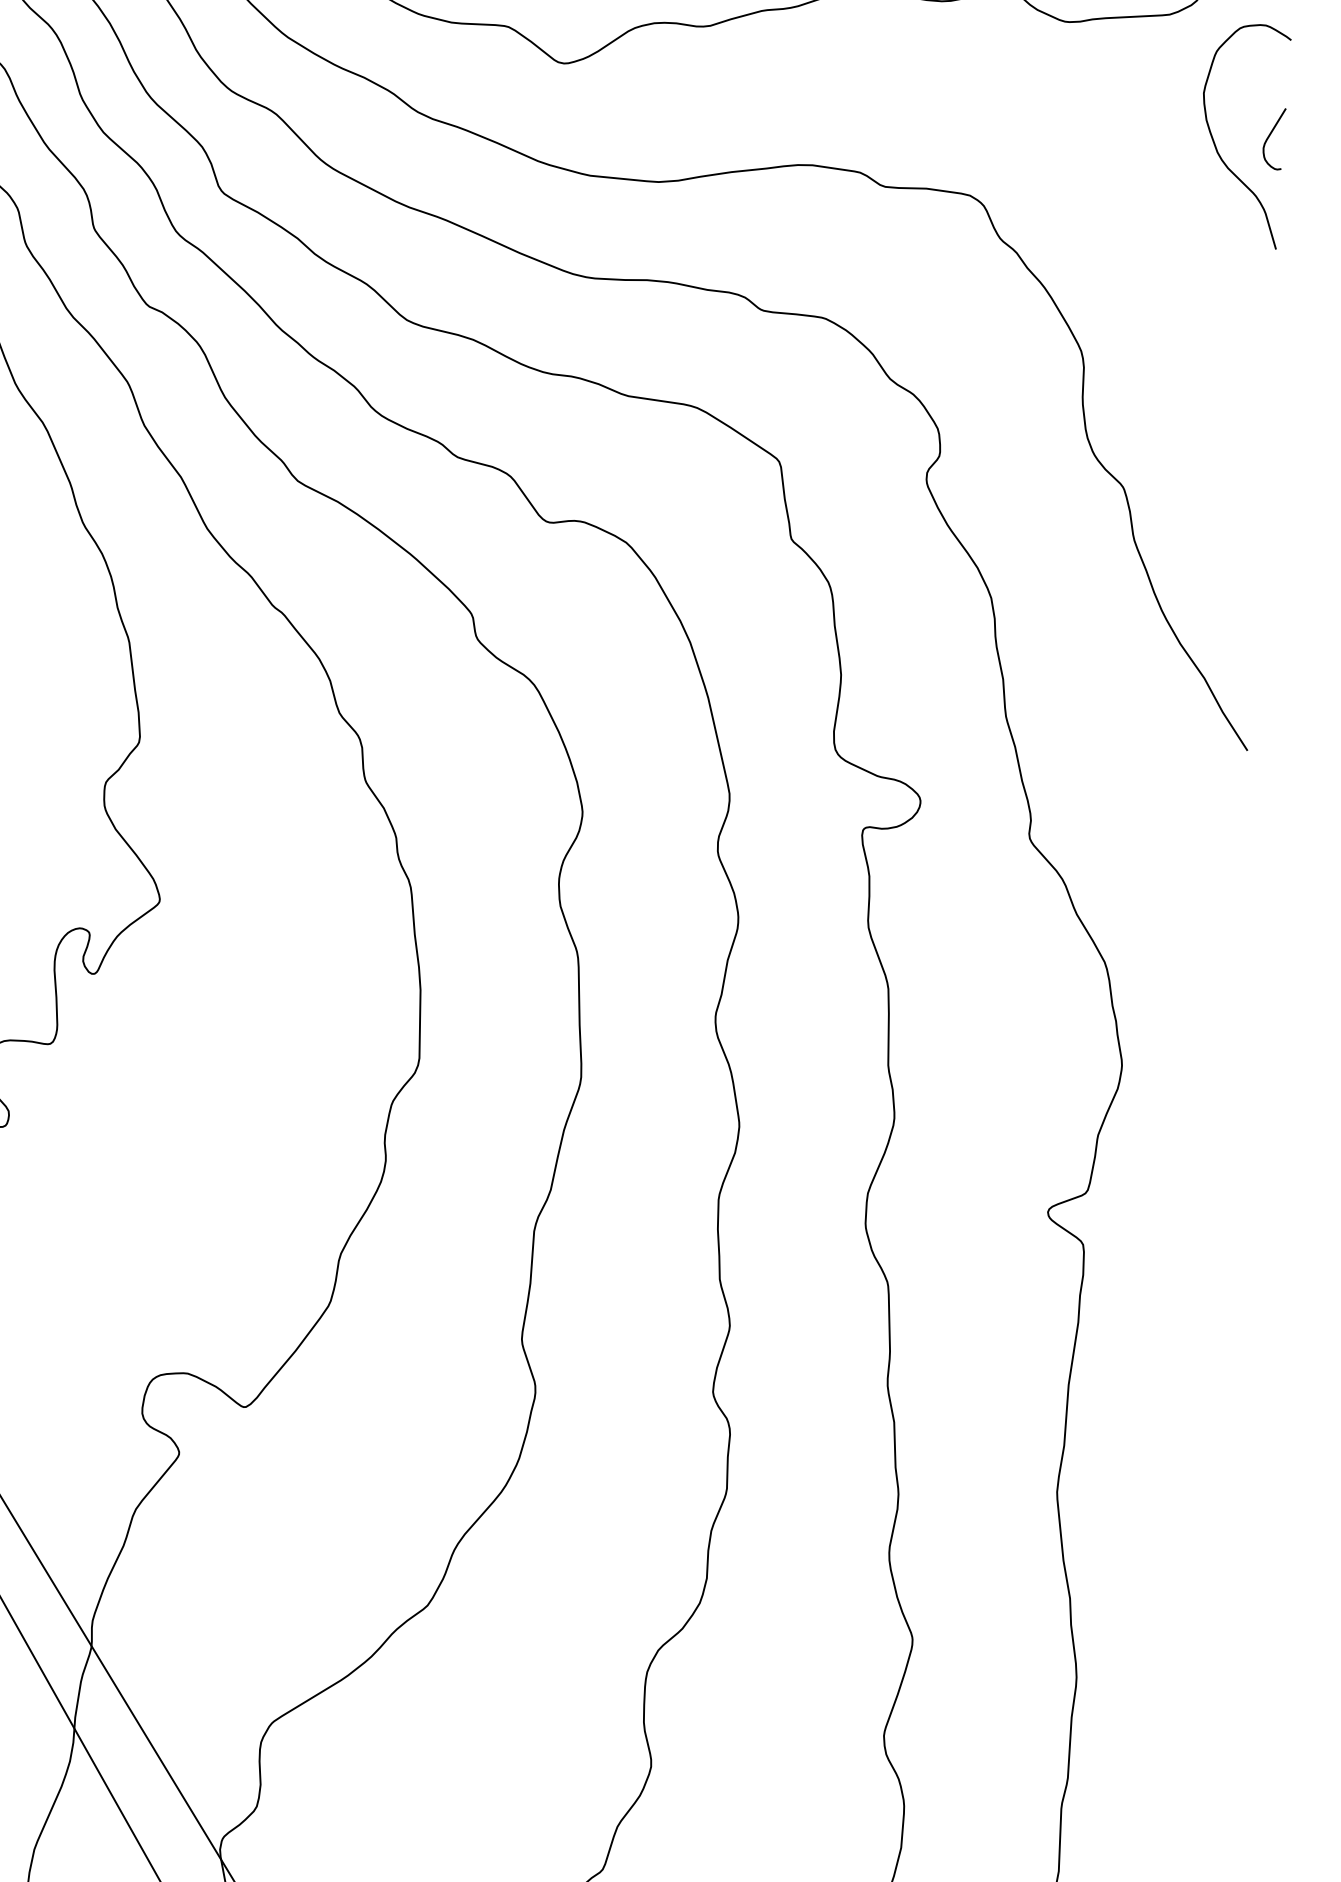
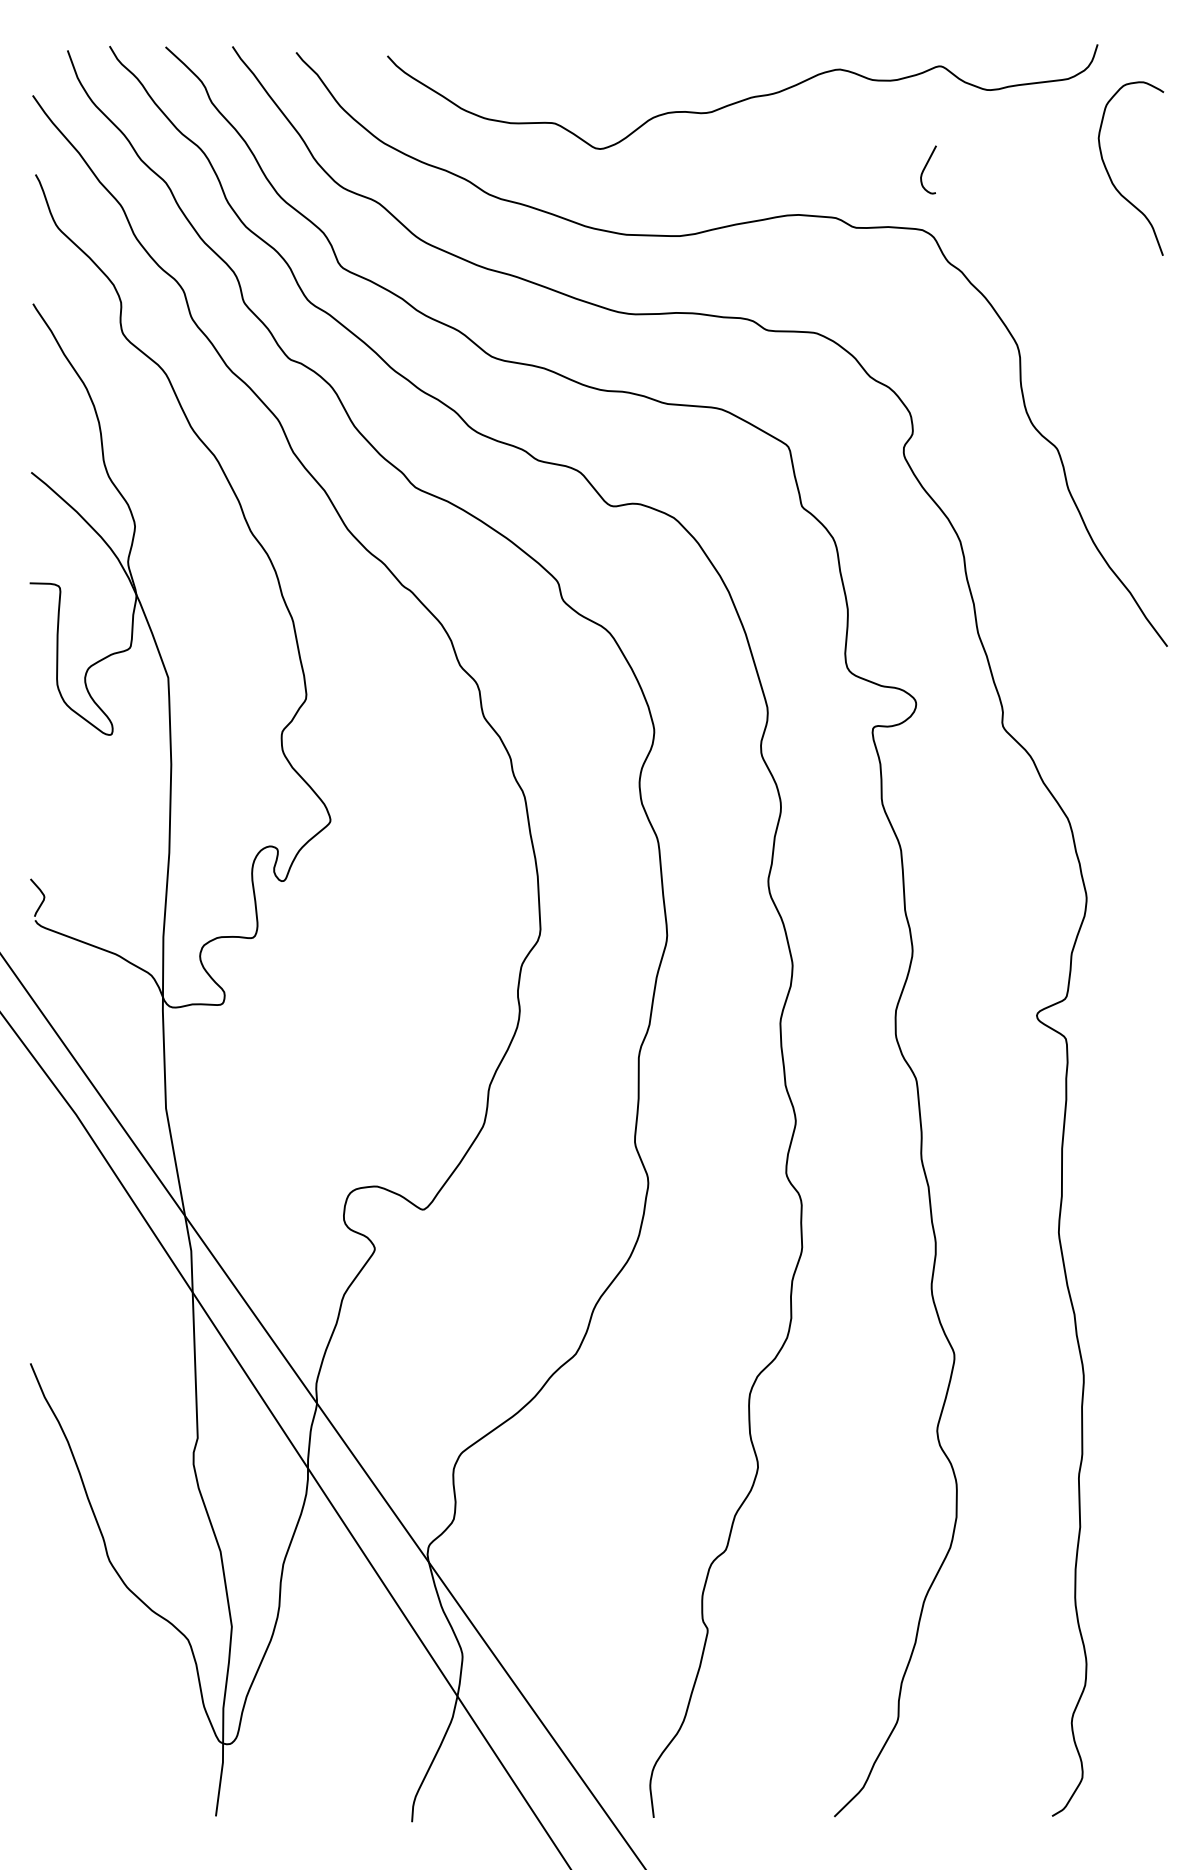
curve: (1270, 136) -> (925, 168), moved

